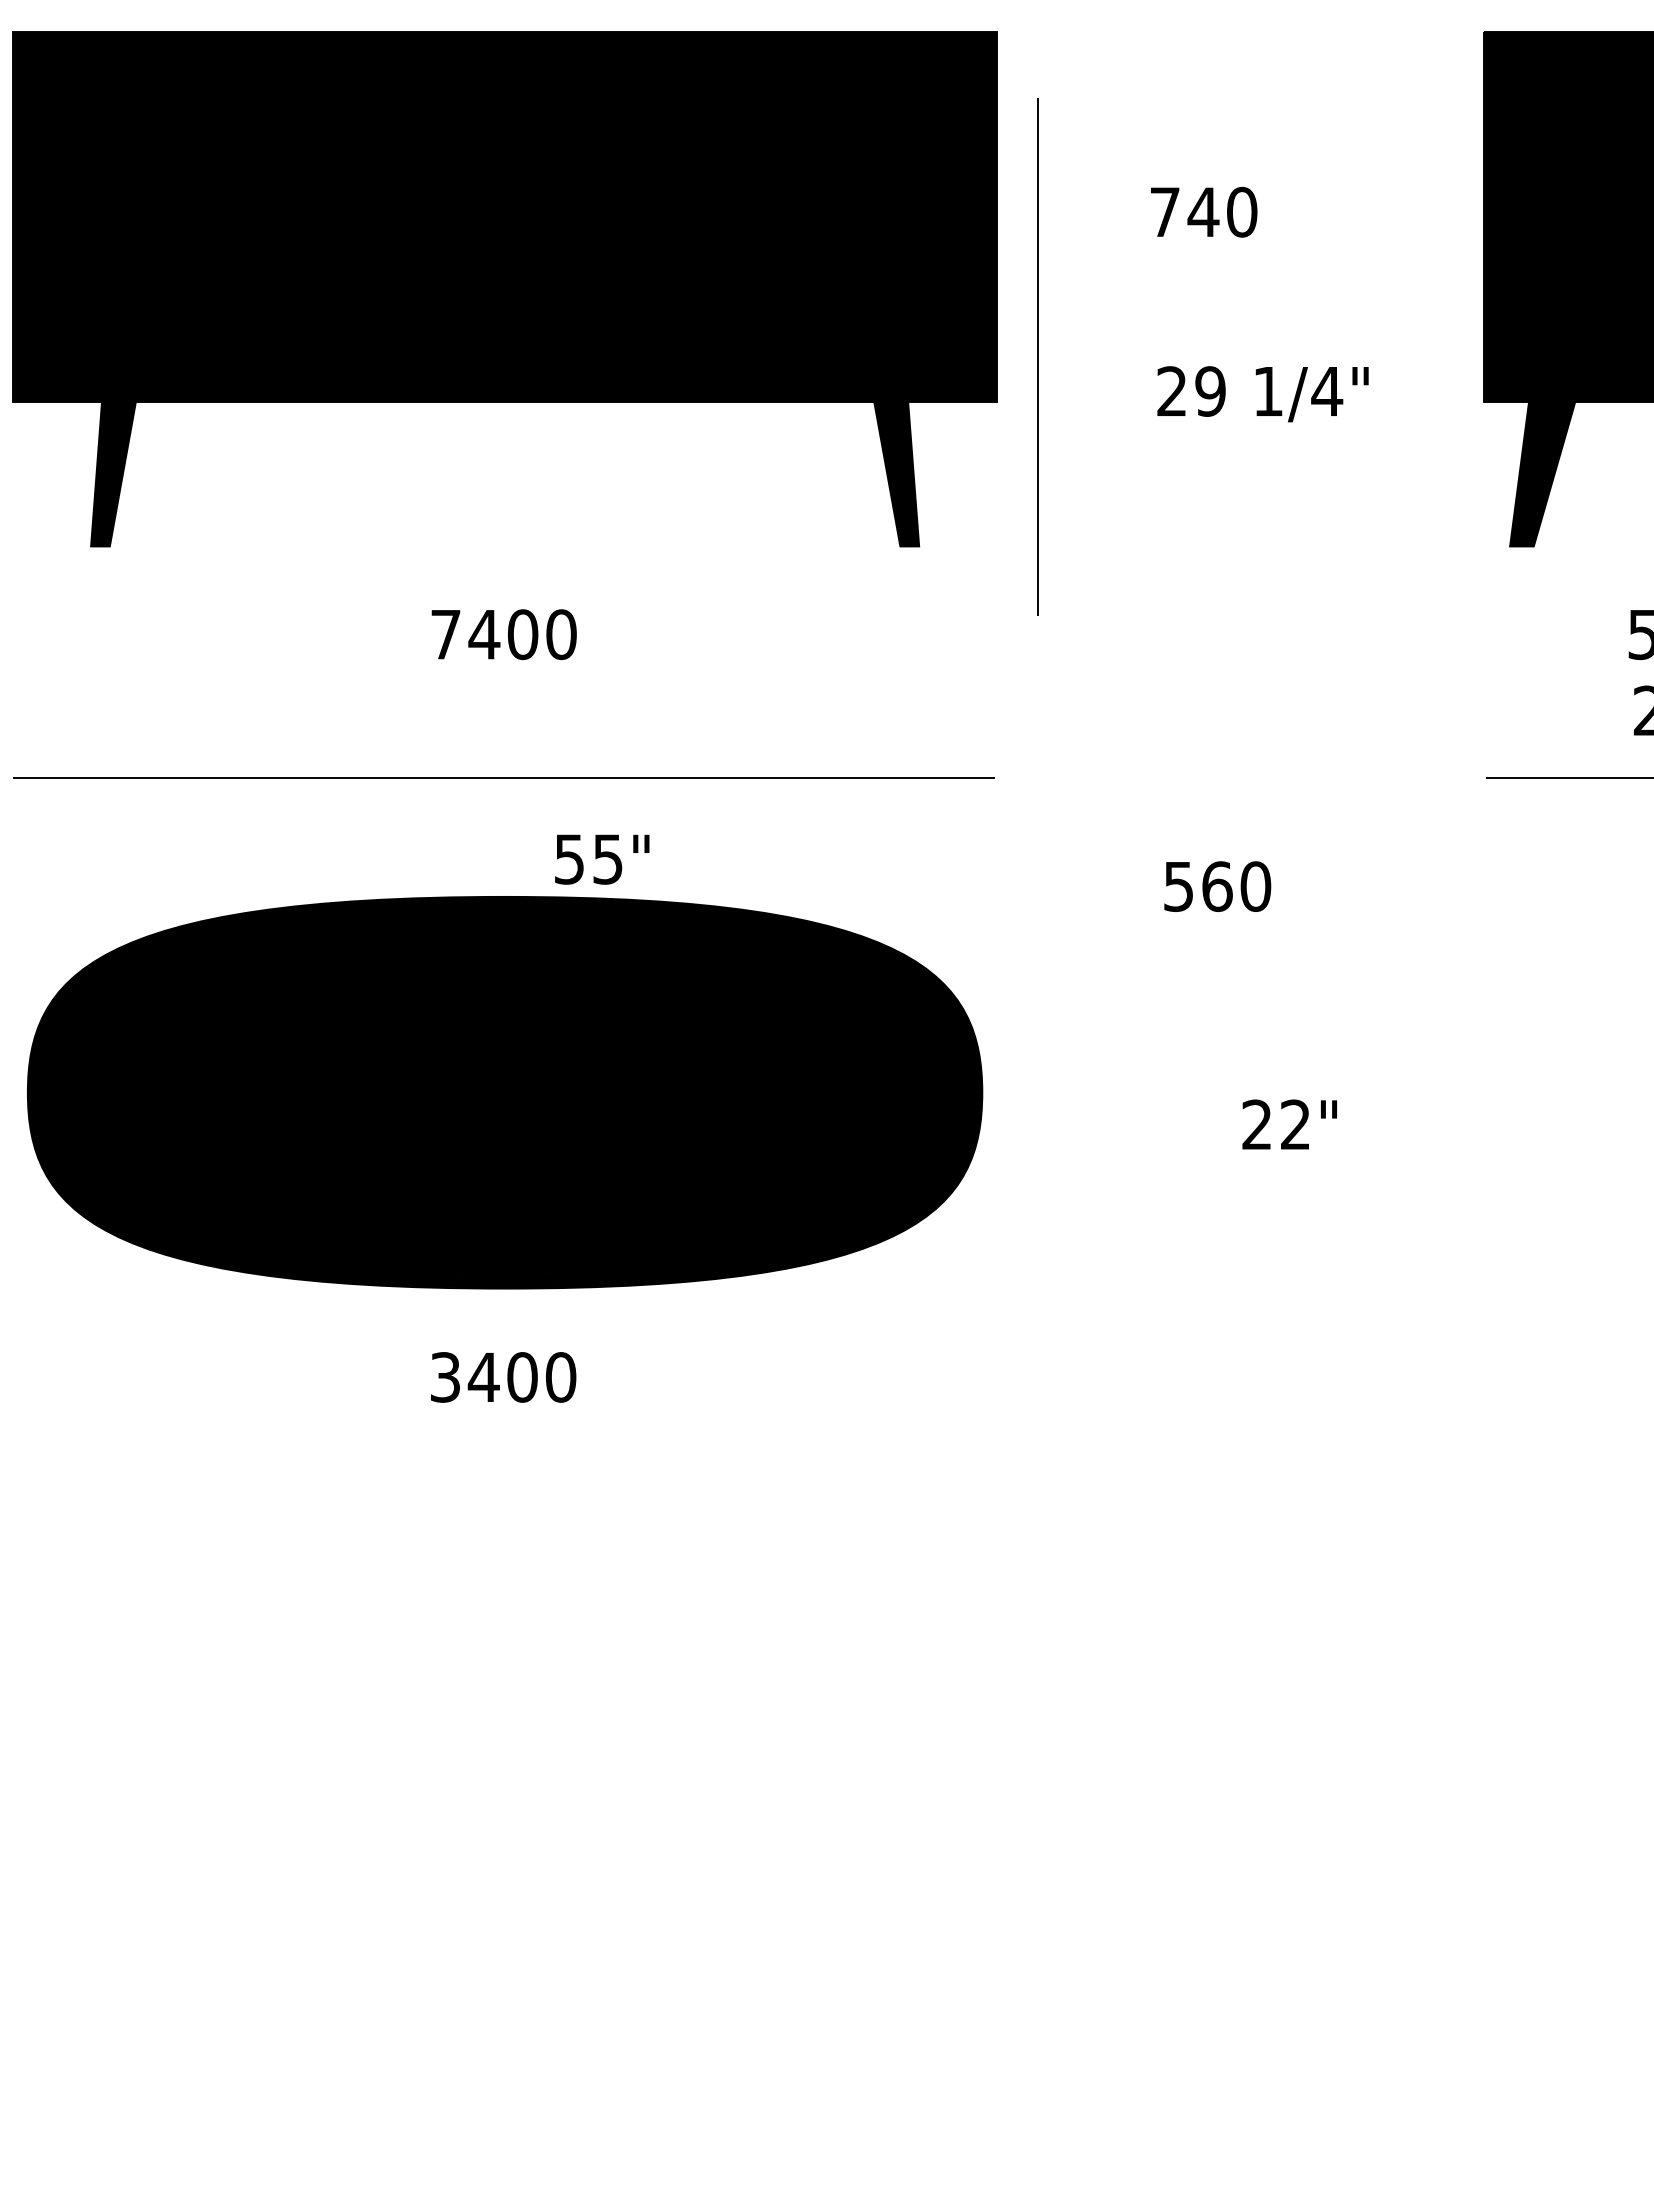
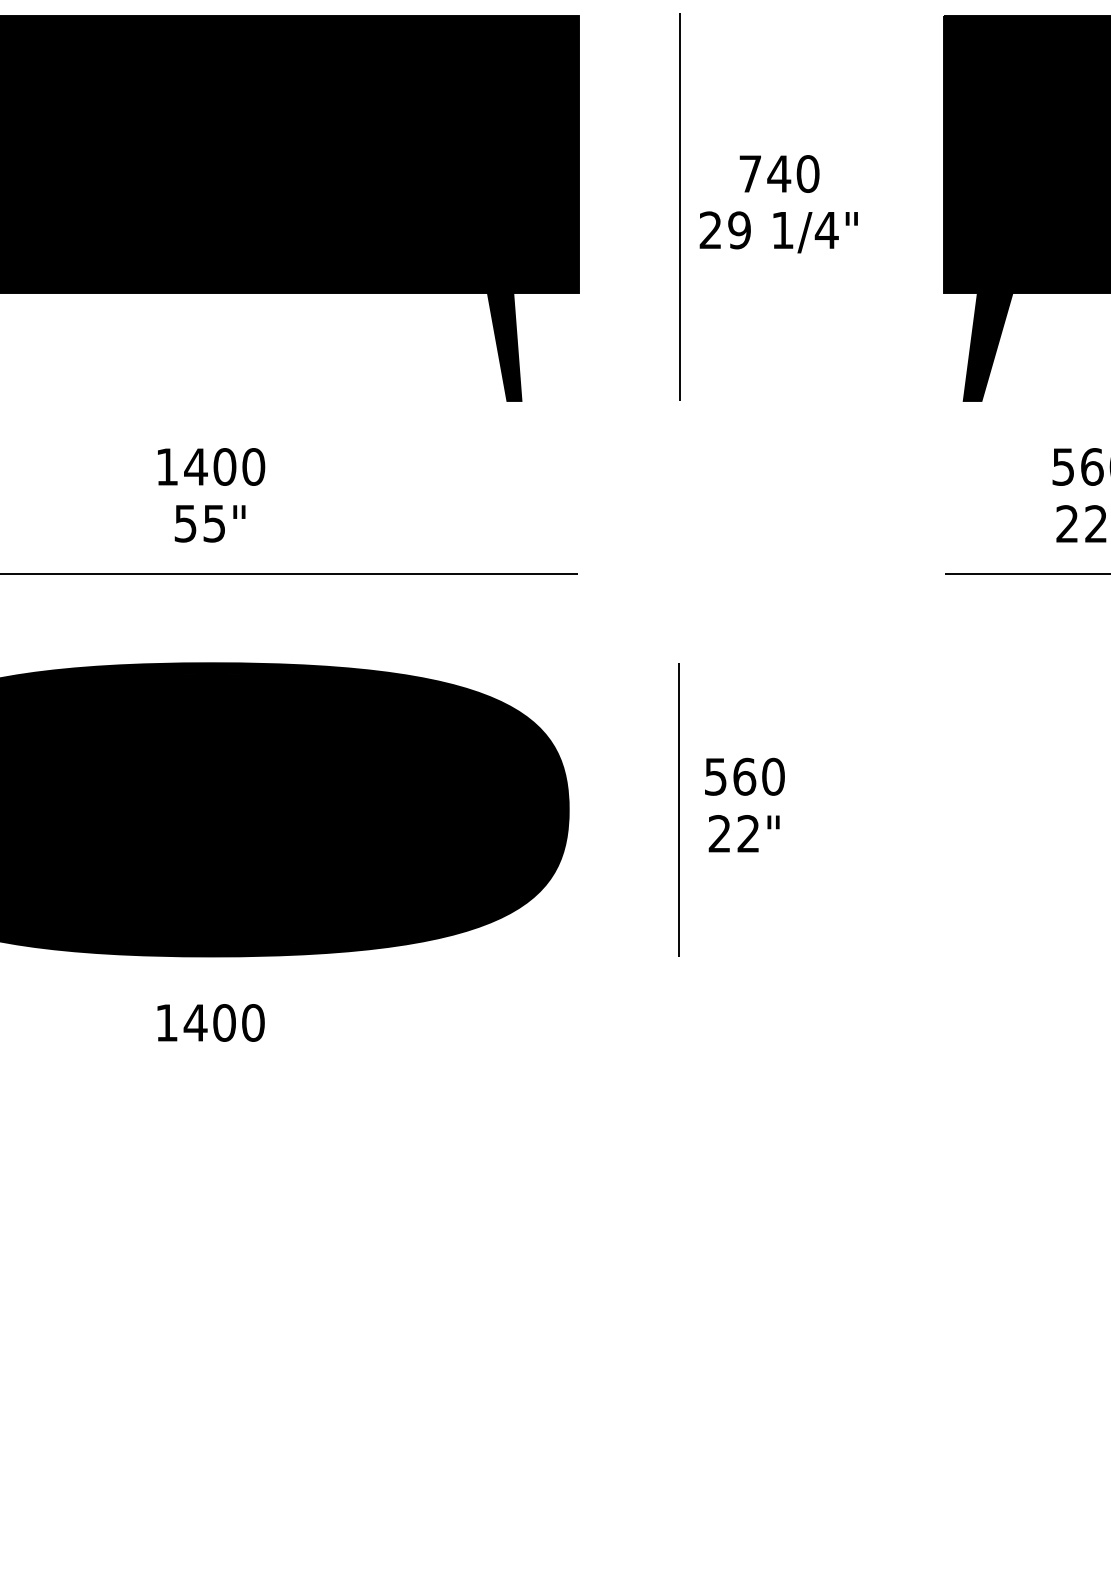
text: (1204, 211) -> (779, 173), moved
line: (1037, 356) -> (679, 206), moved
text: (1262, 394) -> (778, 232), moved
text: (445, 634) -> (166, 466), 7400 -> 1400
text: (602, 859) -> (210, 523), moved
text: (1217, 886) -> (744, 776), moved
line: (1129, 1092) -> (678, 809), added
text: (1289, 1124) -> (744, 833), moved
text: (445, 1377) -> (166, 1023), 3400 -> 1400

